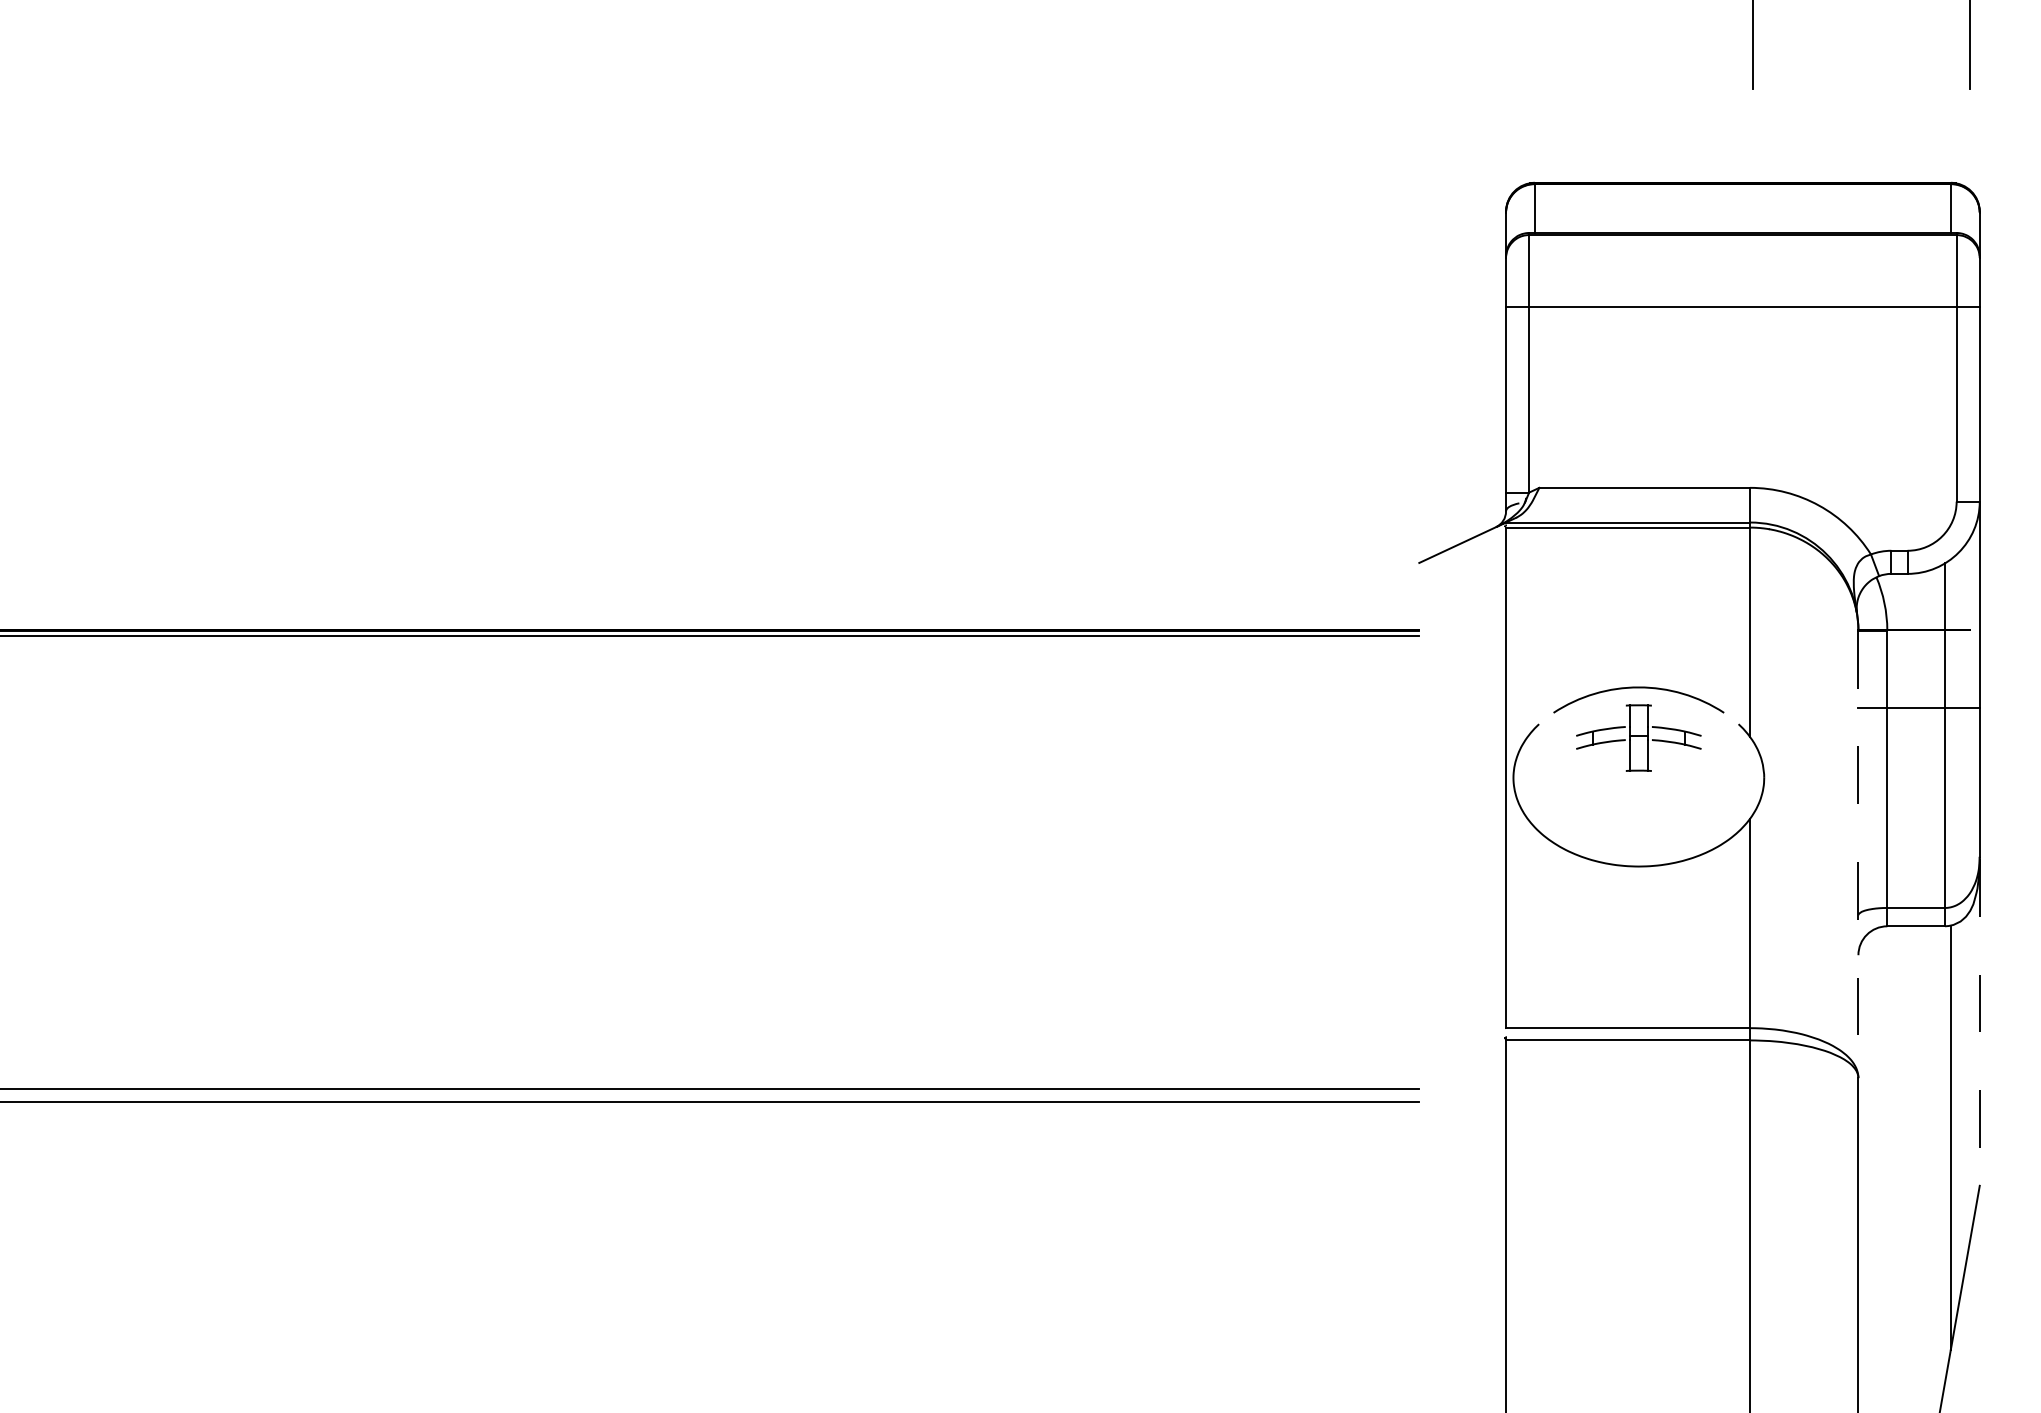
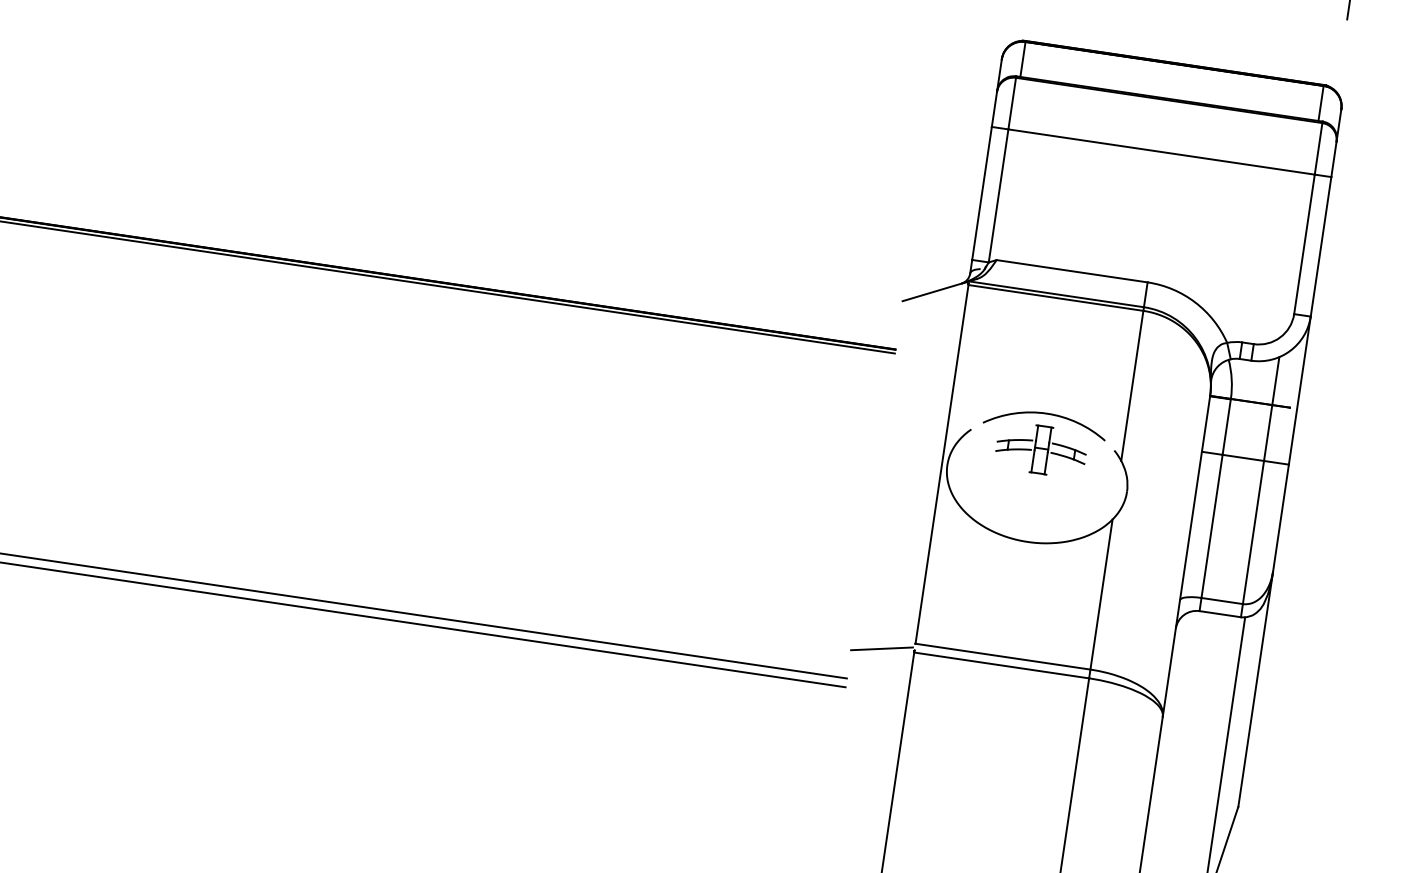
line: (1858, 854) -> (1186, 556), dashed -> solid
line: (1979, 1022) -> (1255, 689), dashed -> solid
line: (1461, 1041) -> (882, 648), added

